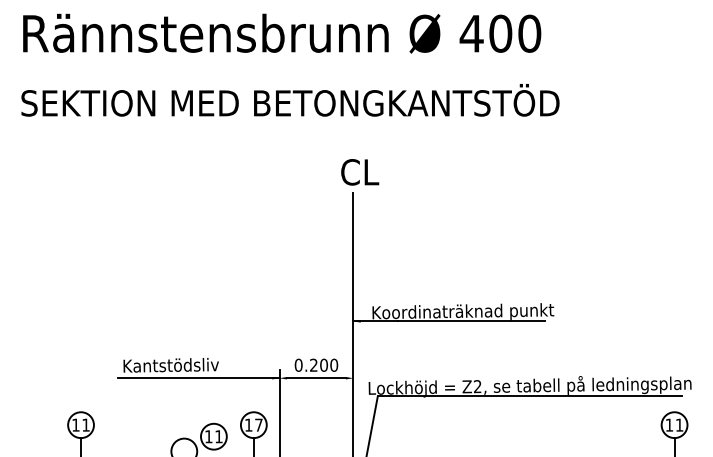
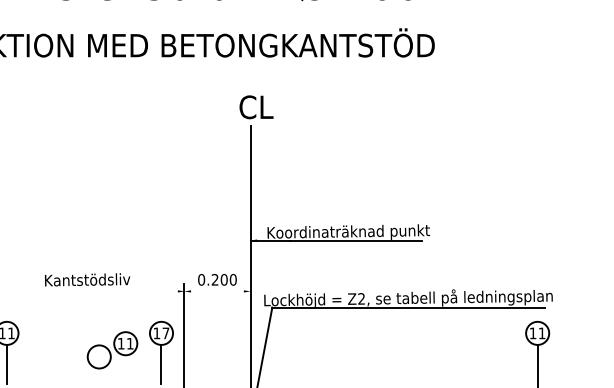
line: (198, 378) -> (111, 291), removed
line: (316, 378) -> (217, 291), removed

